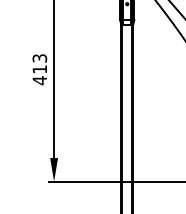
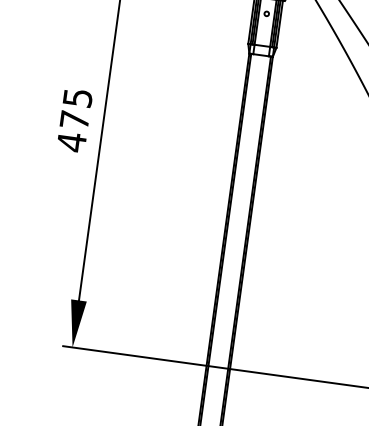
text: (39, 63) -> (75, 108), 413 -> 475

